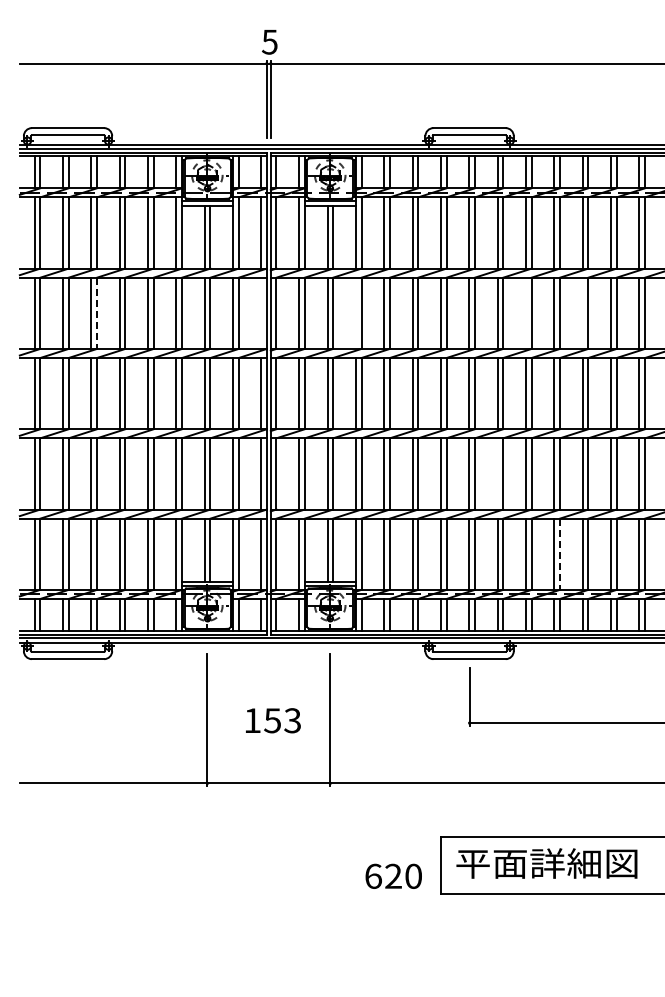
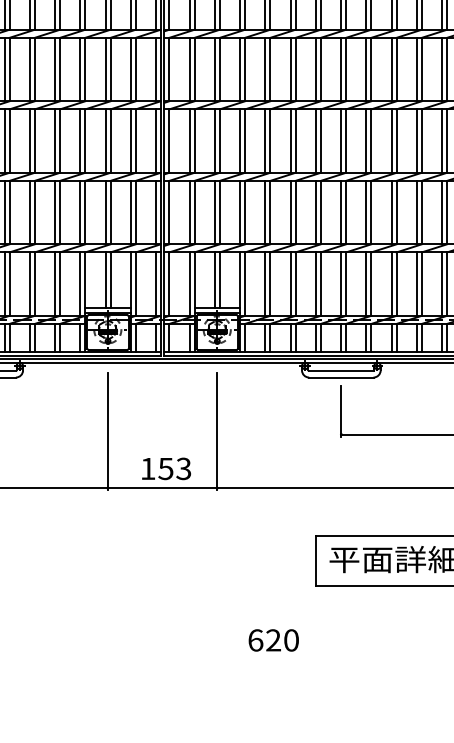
line: (261, 312) -> (156, 68), added
line: (355, 312) -> (239, 68), added
line: (525, 312) -> (391, 68), added
line: (582, 312) -> (441, 68), added
line: (97, 313) -> (9, 69), dashed -> solid
line: (497, 473) -> (366, 212), added
line: (559, 554) -> (421, 284), dashed -> solid
text: (273, 720) -> (166, 468), moved
text: (393, 875) -> (273, 639), moved

